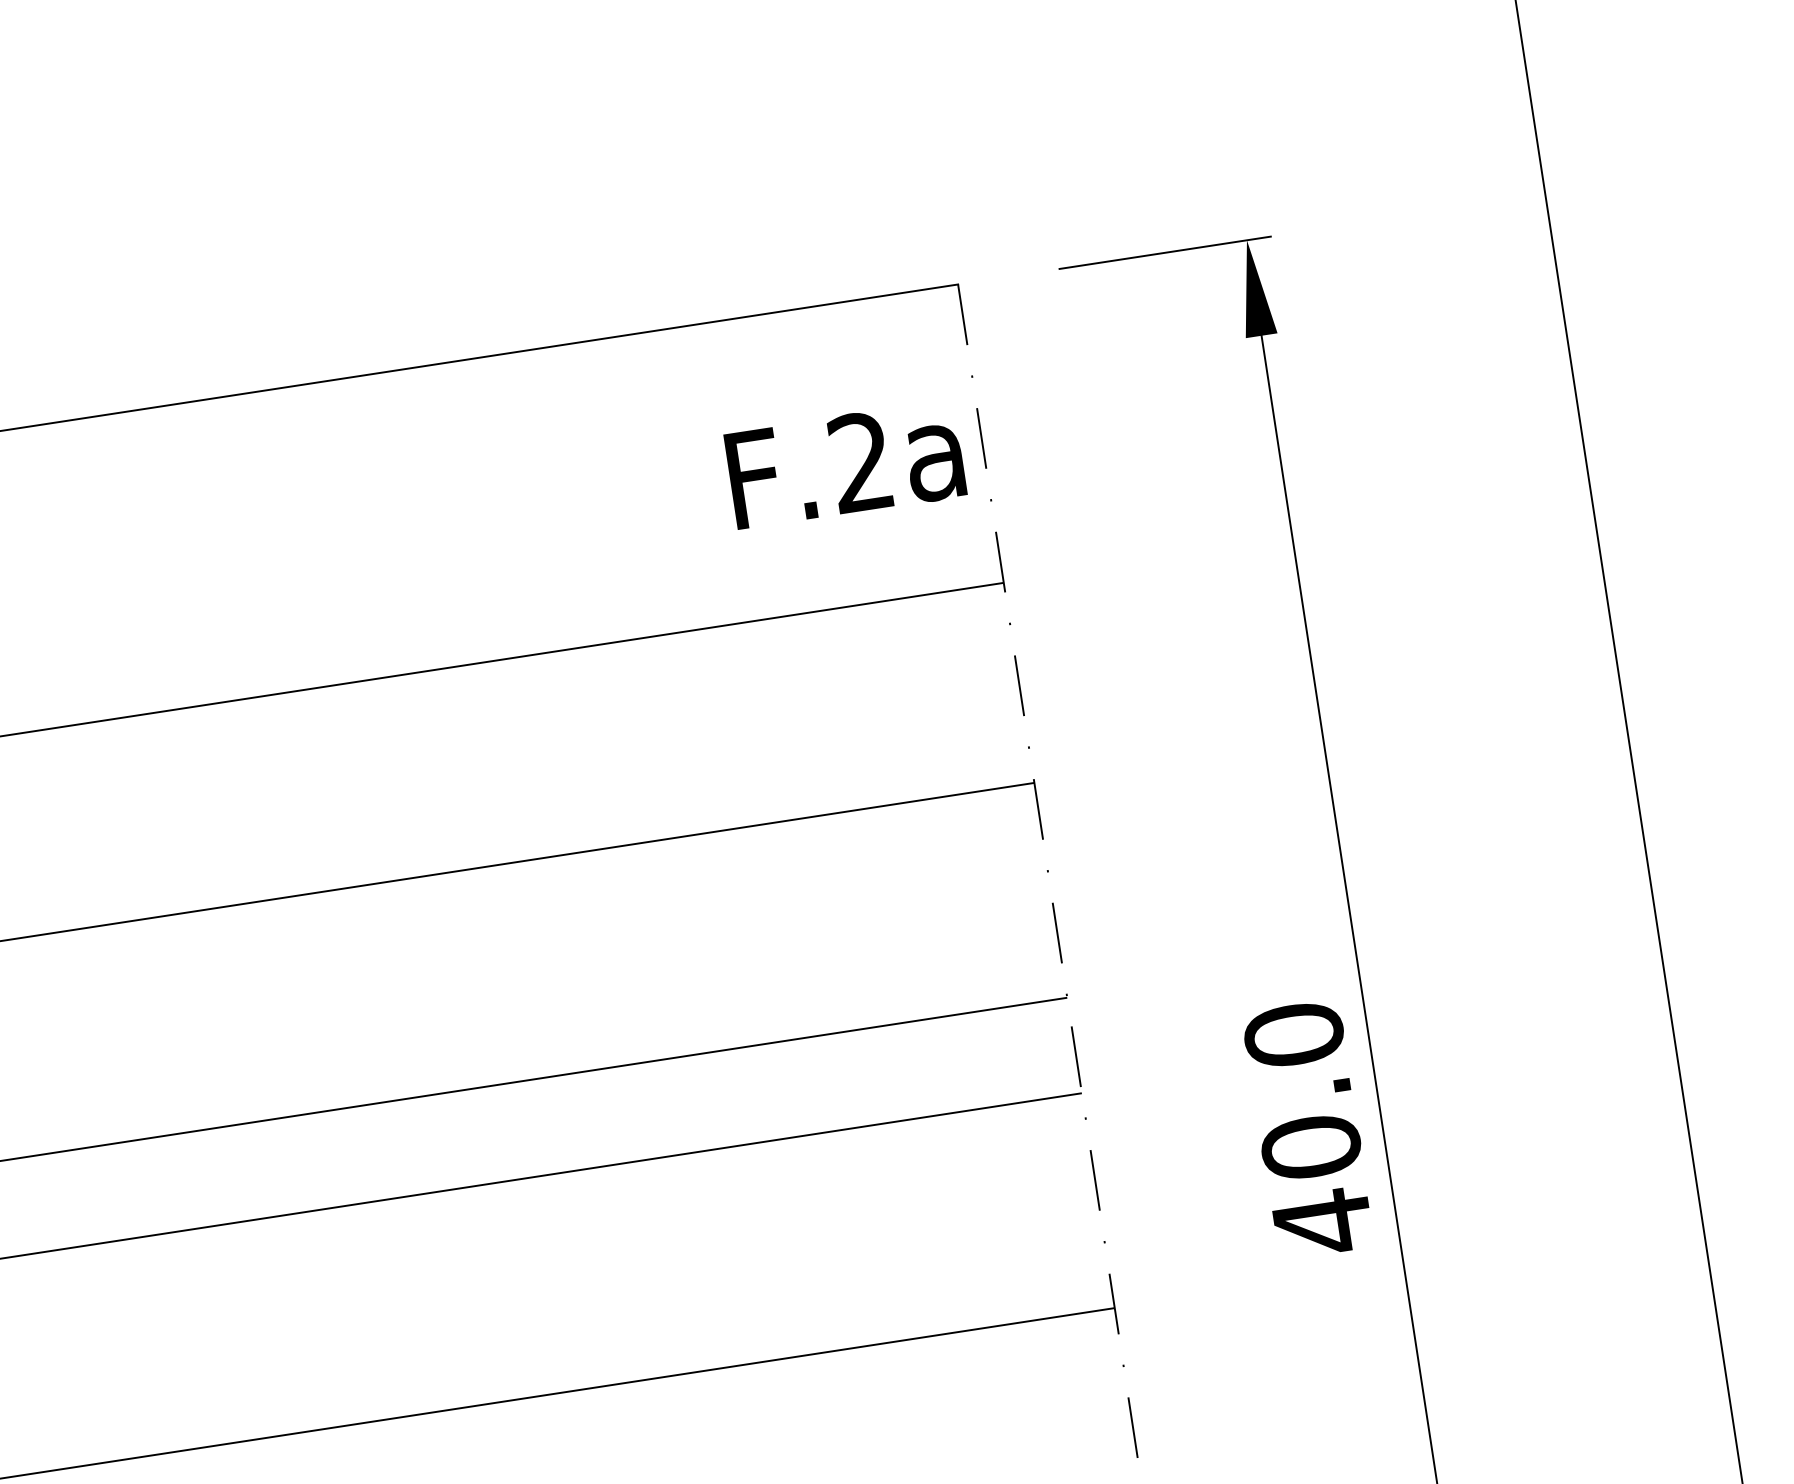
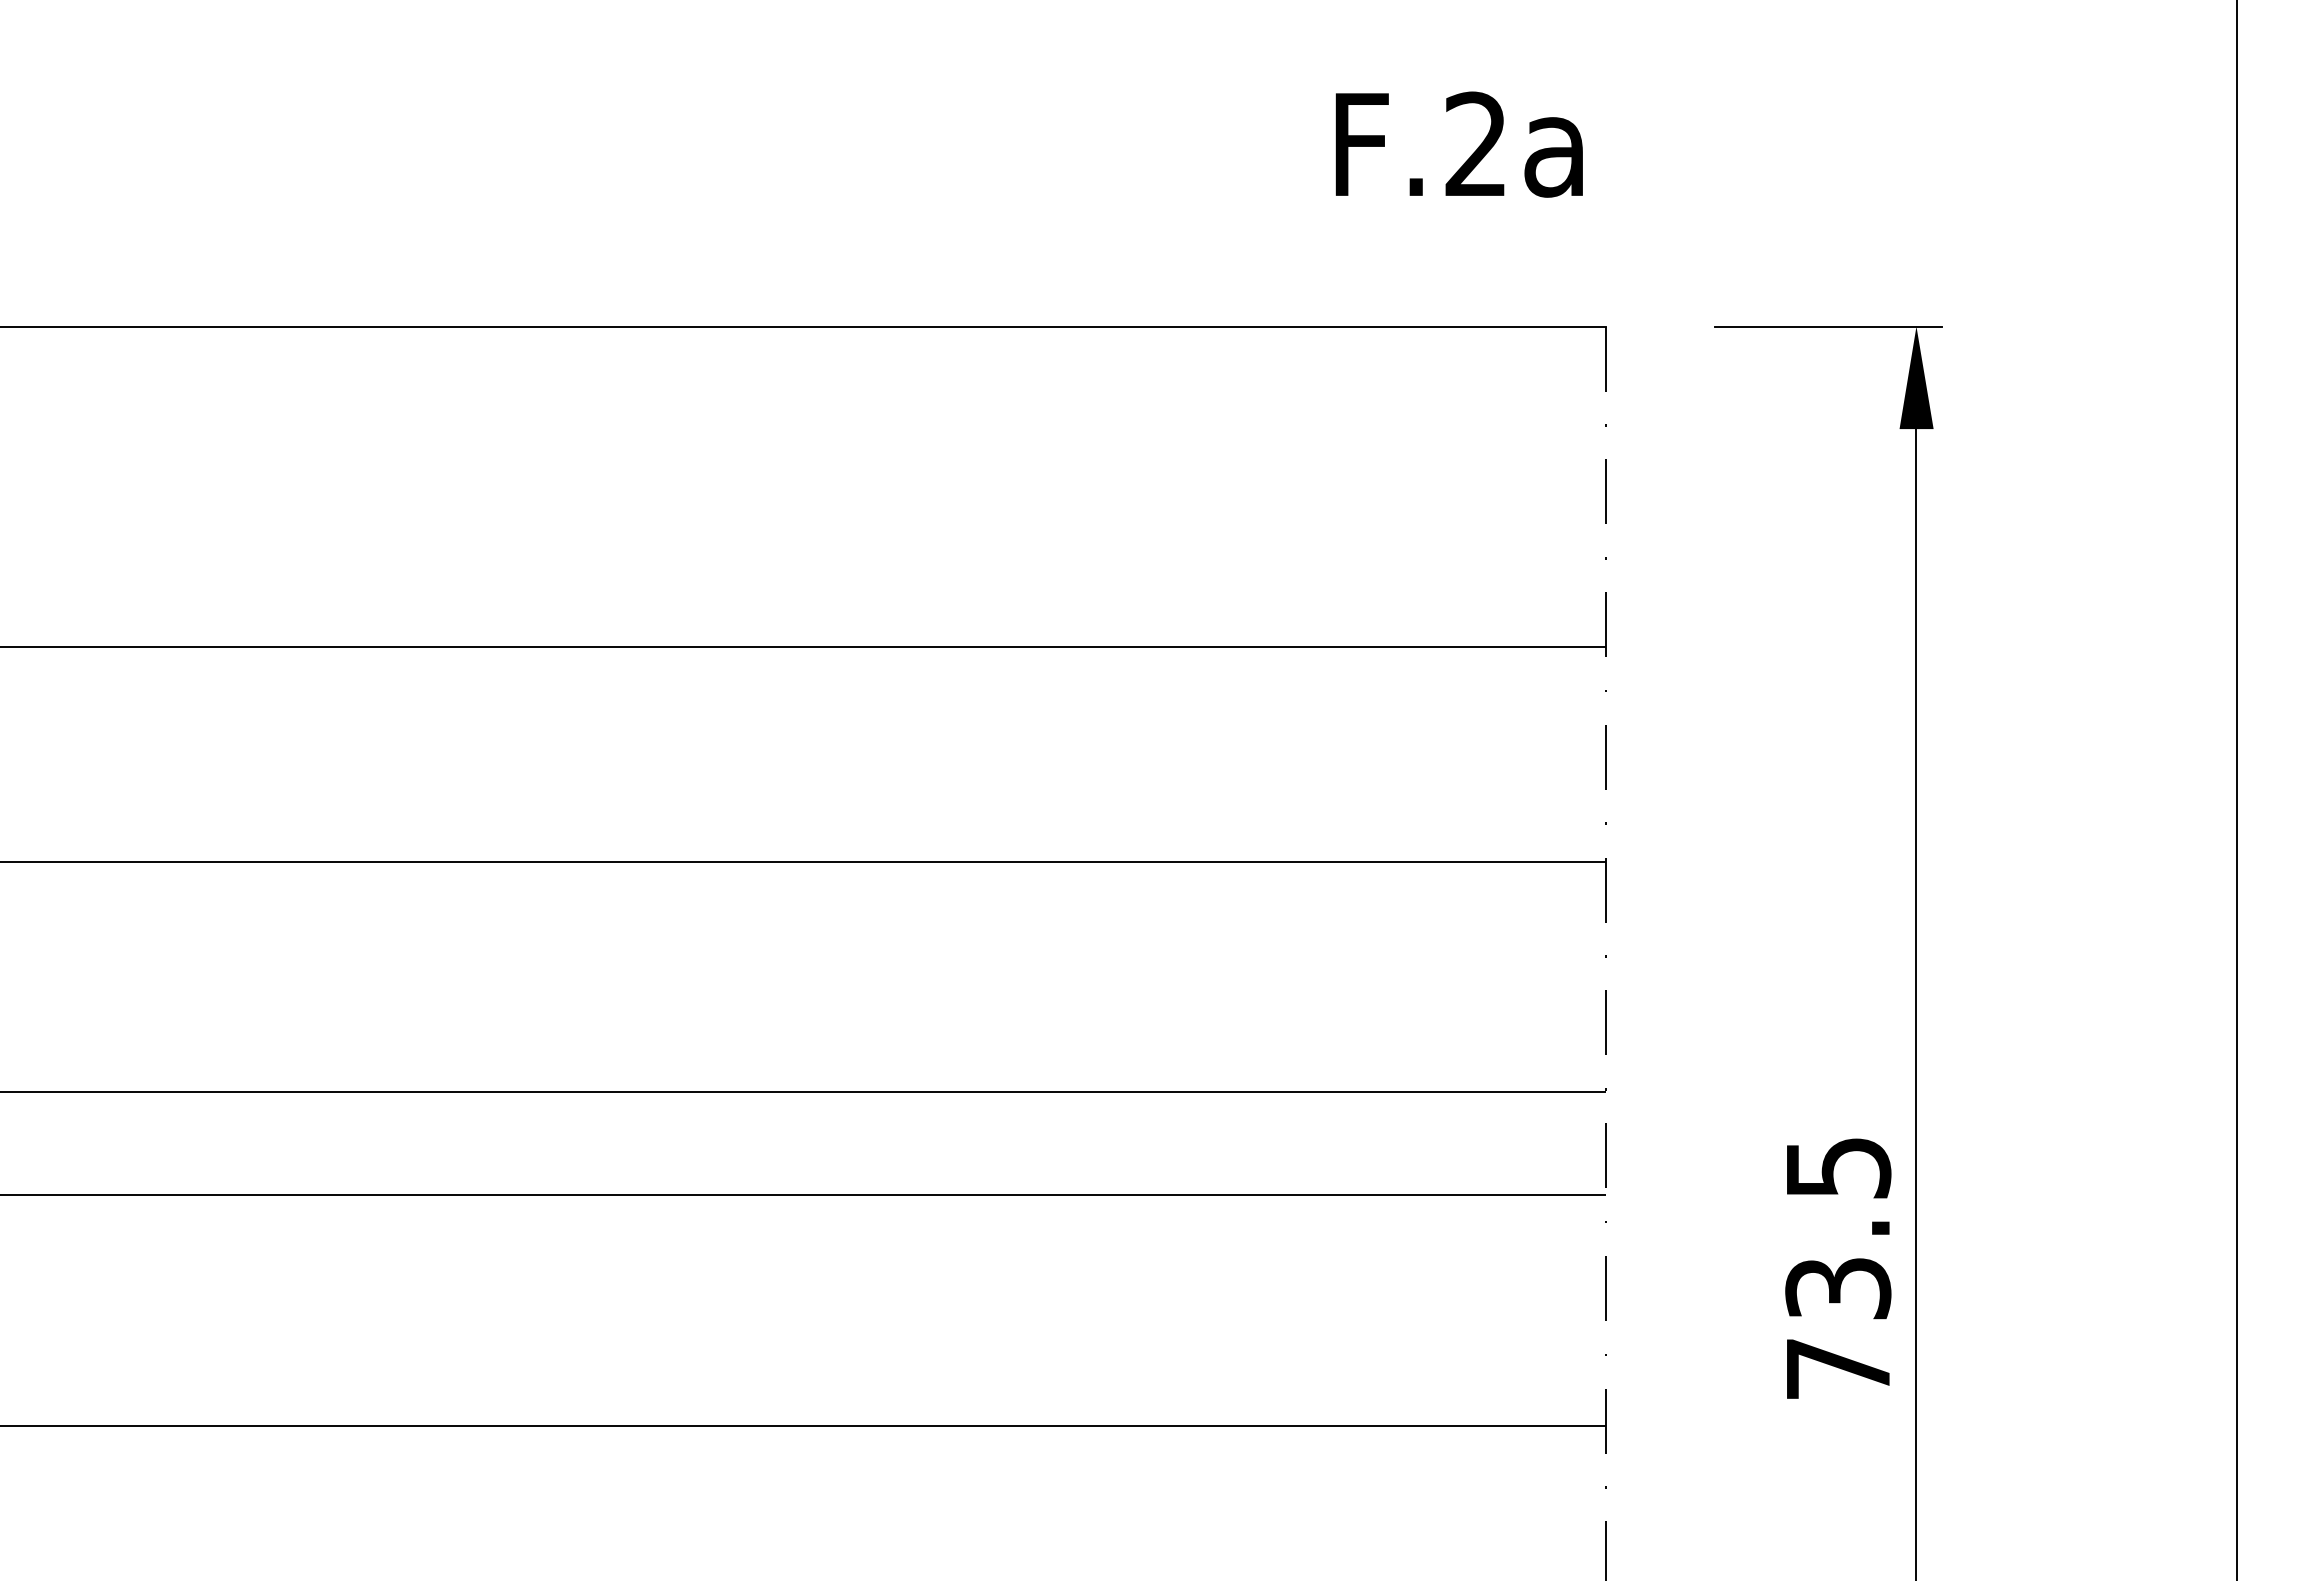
text: (844, 464) -> (1458, 144), moved
text: (1308, 1129) -> (1838, 1269), 40.0 -> 73.5

